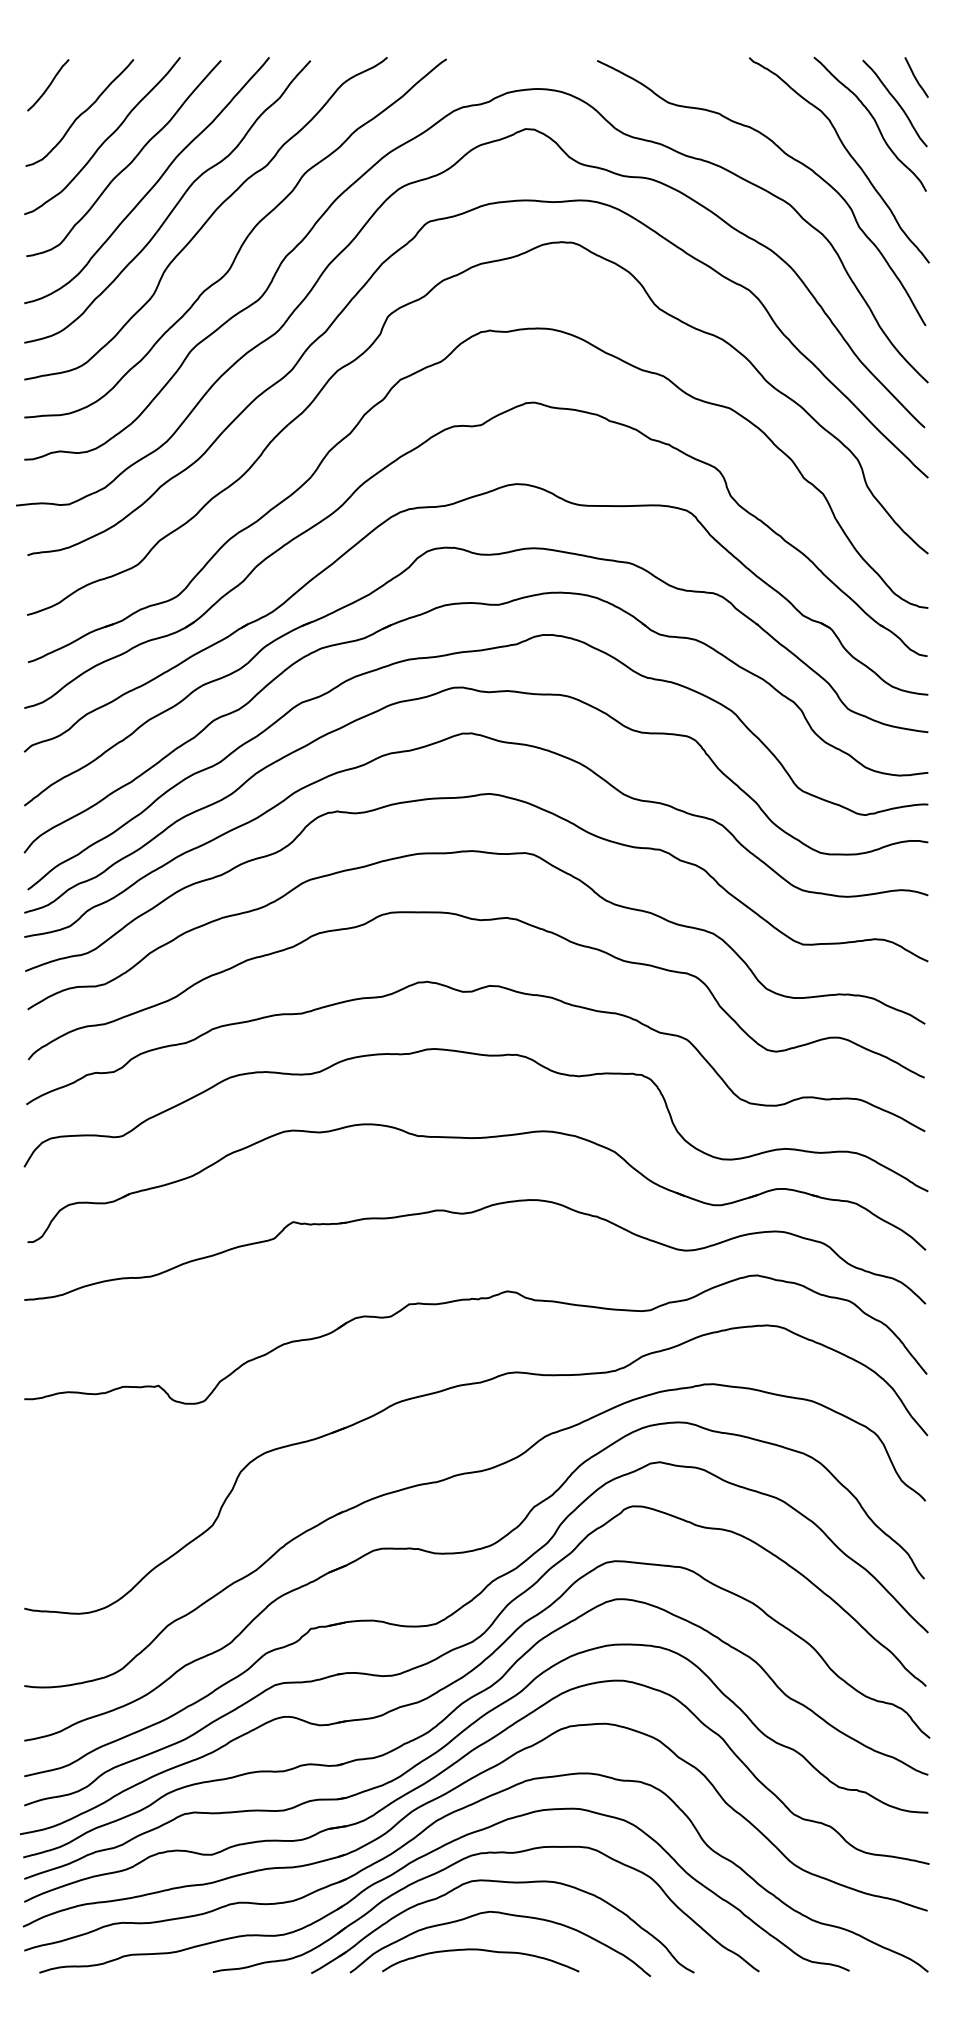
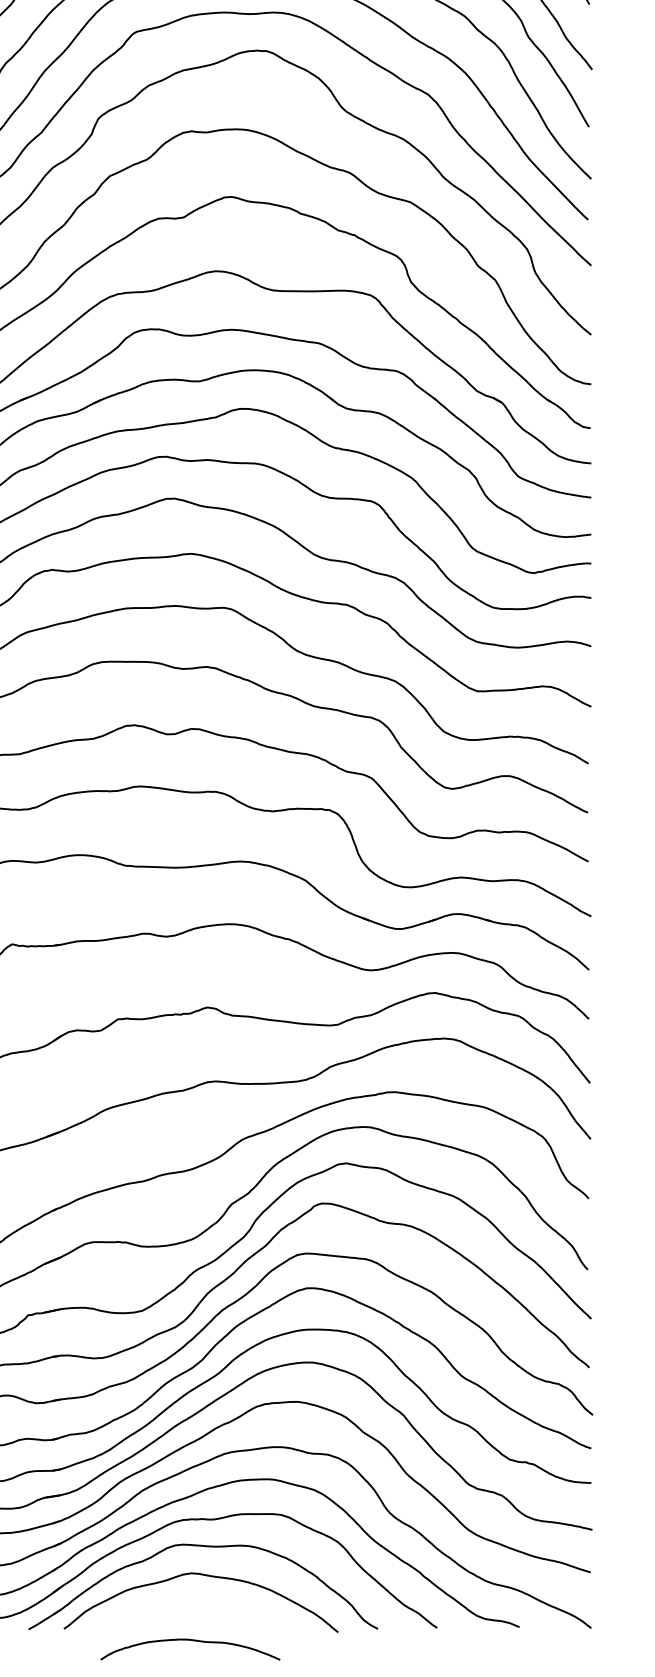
curve: (483, 1951) -> (192, 1641), moved

